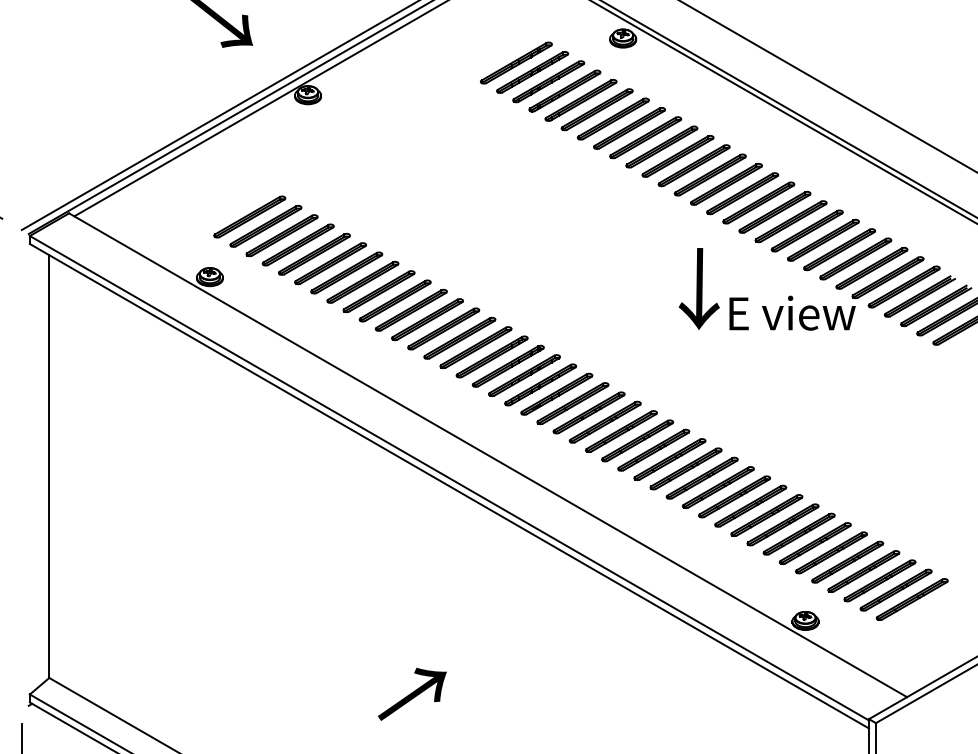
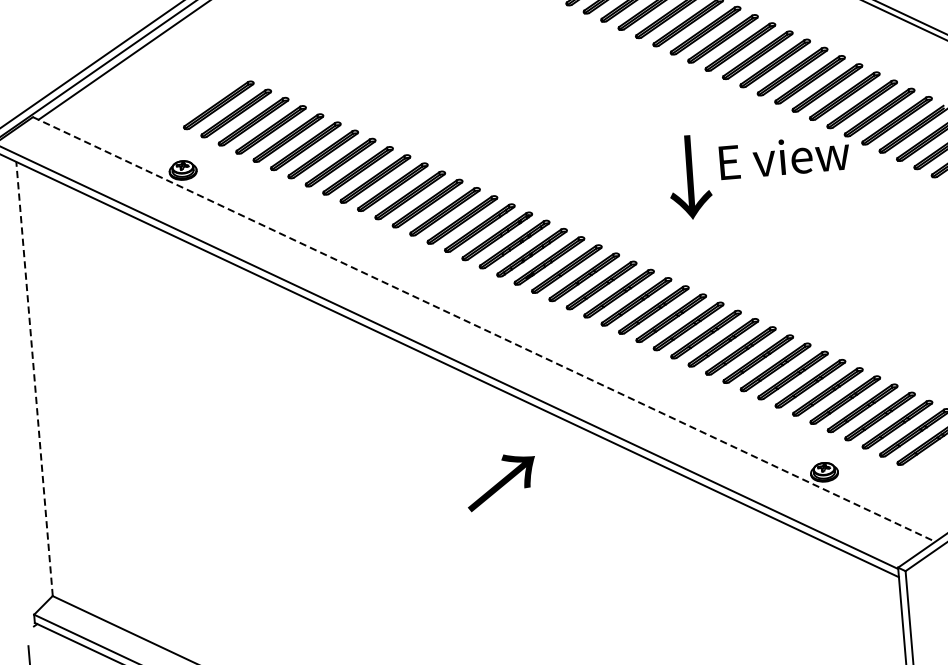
text: (698, 288) -> (688, 177), moved
line: (488, 455) -> (484, 329), solid -> dashed
line: (49, 466) -> (34, 378), solid -> dashed
text: (412, 693) -> (501, 481), moved

